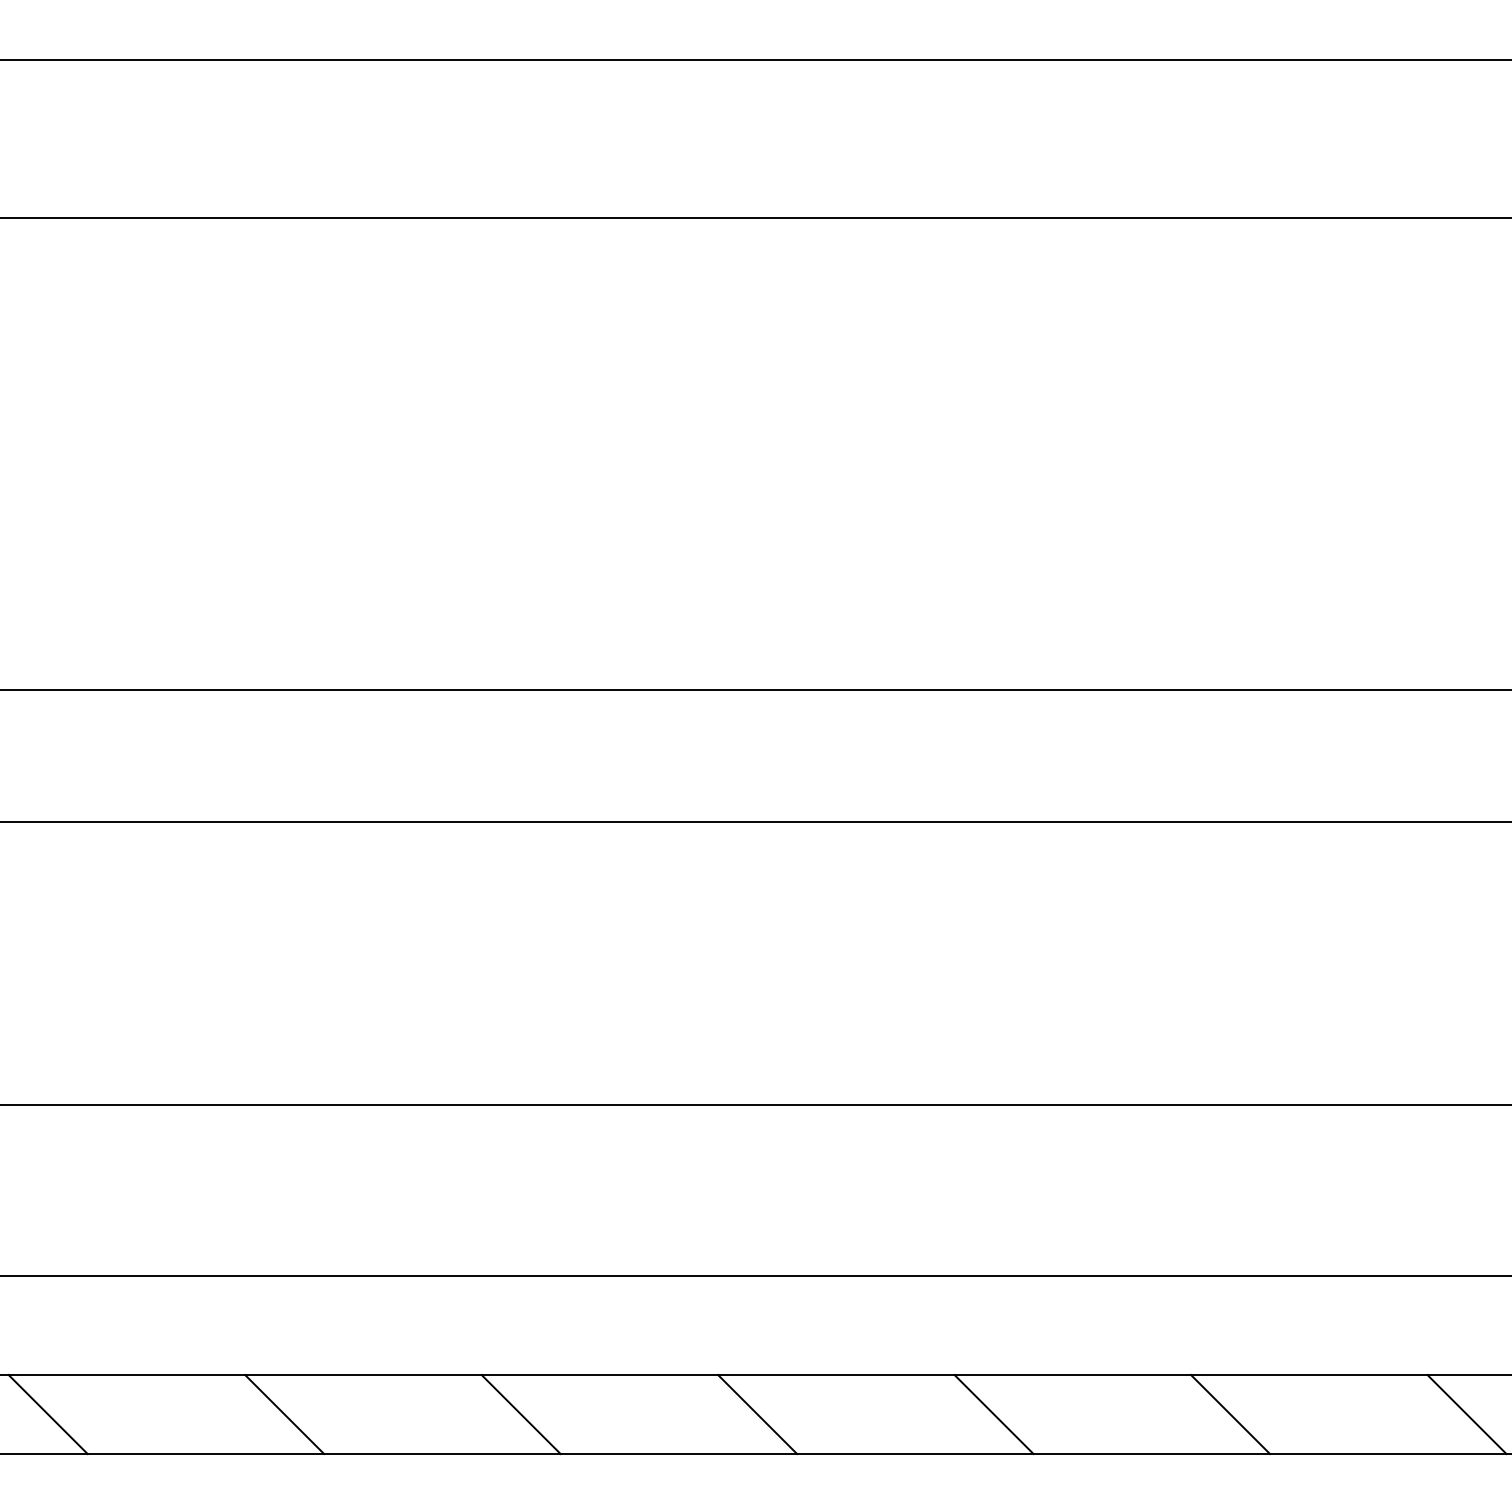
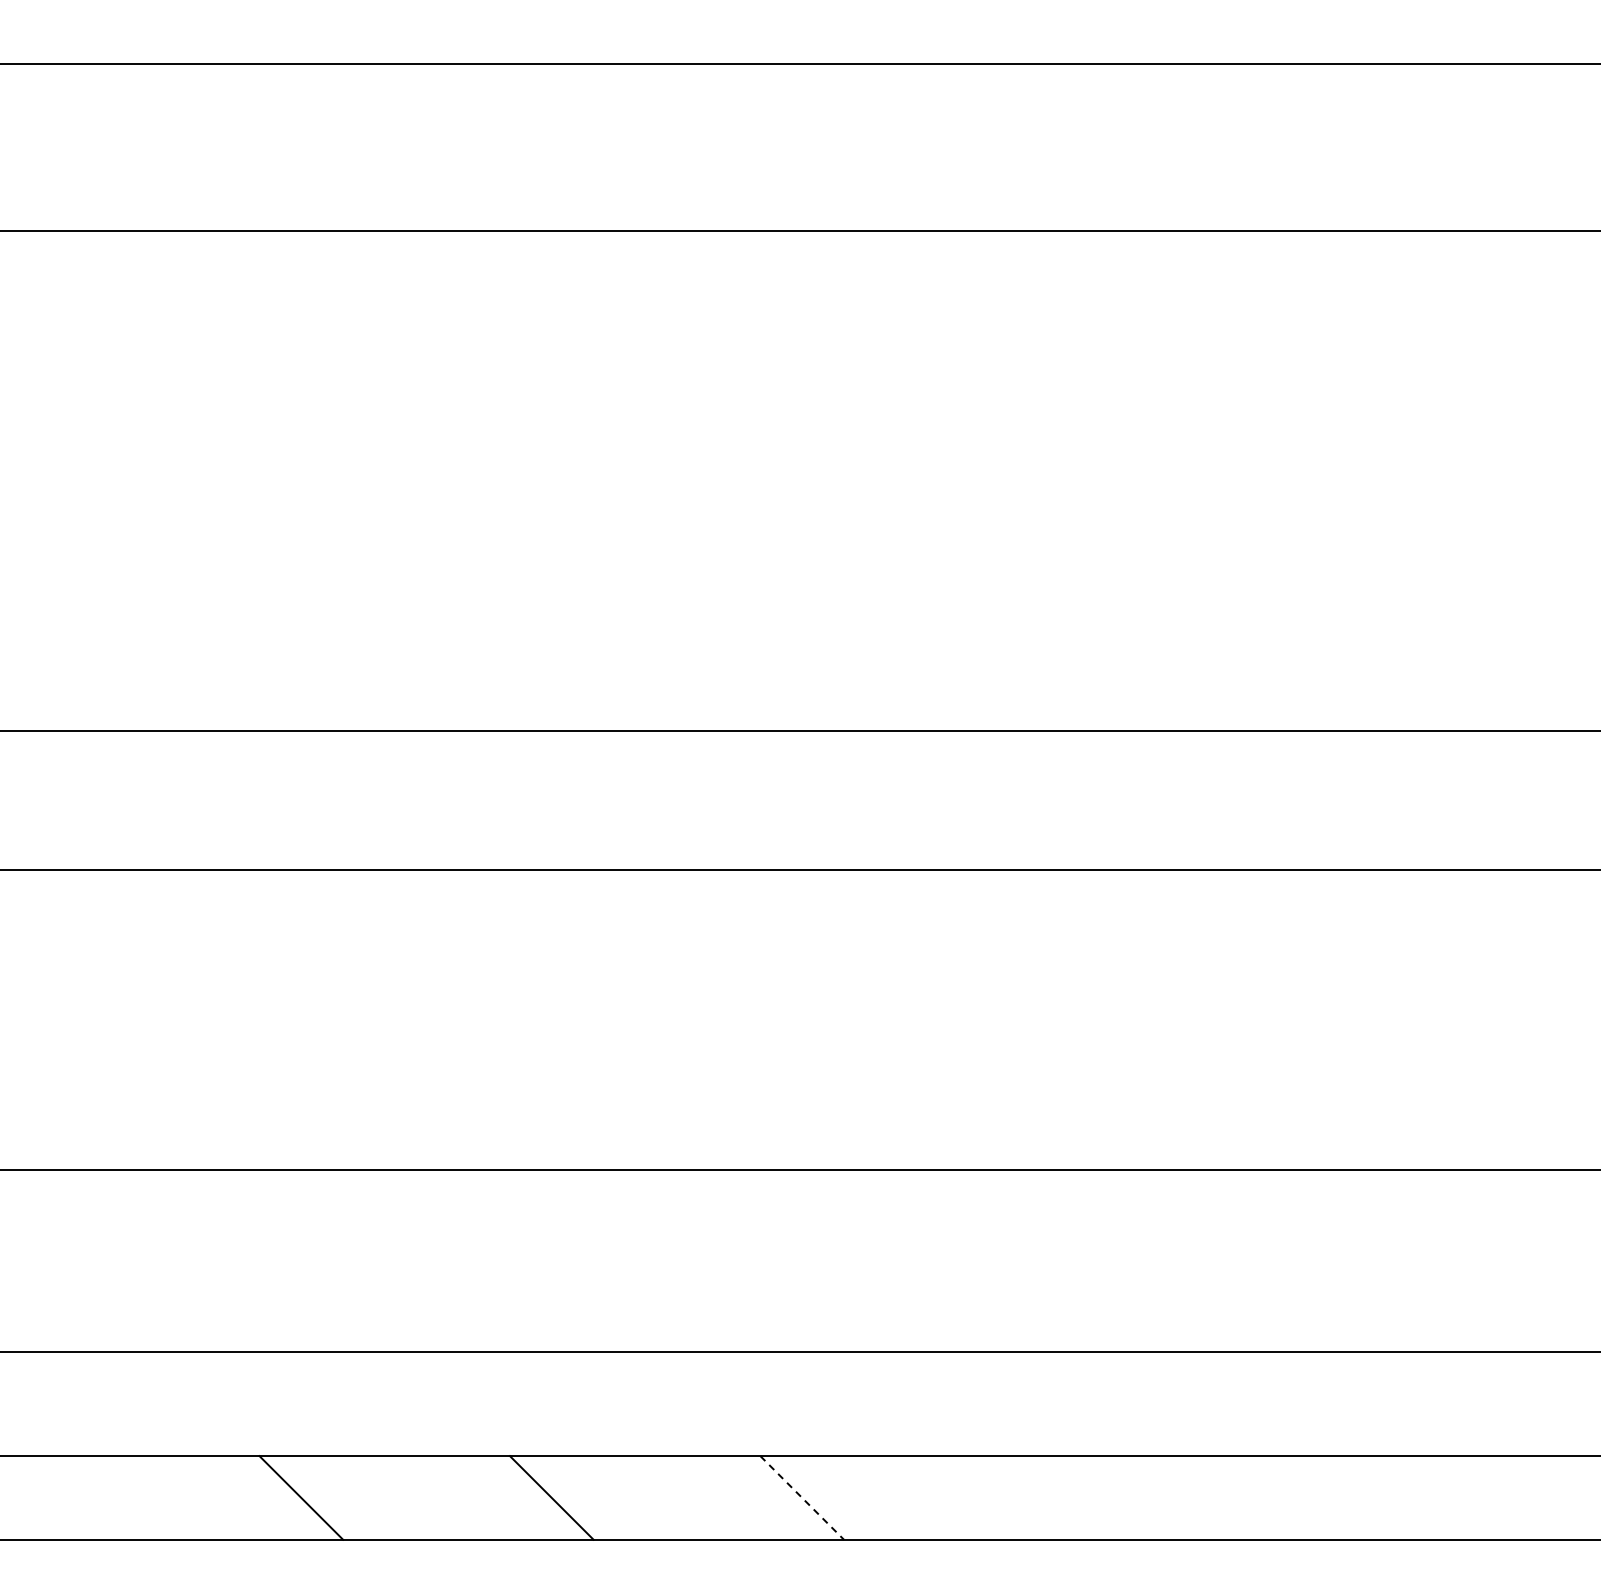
line: (47, 1414) -> (50, 1497), removed
line: (993, 1414) -> (1052, 1497), removed
line: (1230, 1414) -> (1302, 1497), removed
line: (1467, 1414) -> (1553, 1497), removed
line: (757, 1415) -> (802, 1498), solid -> dashed

